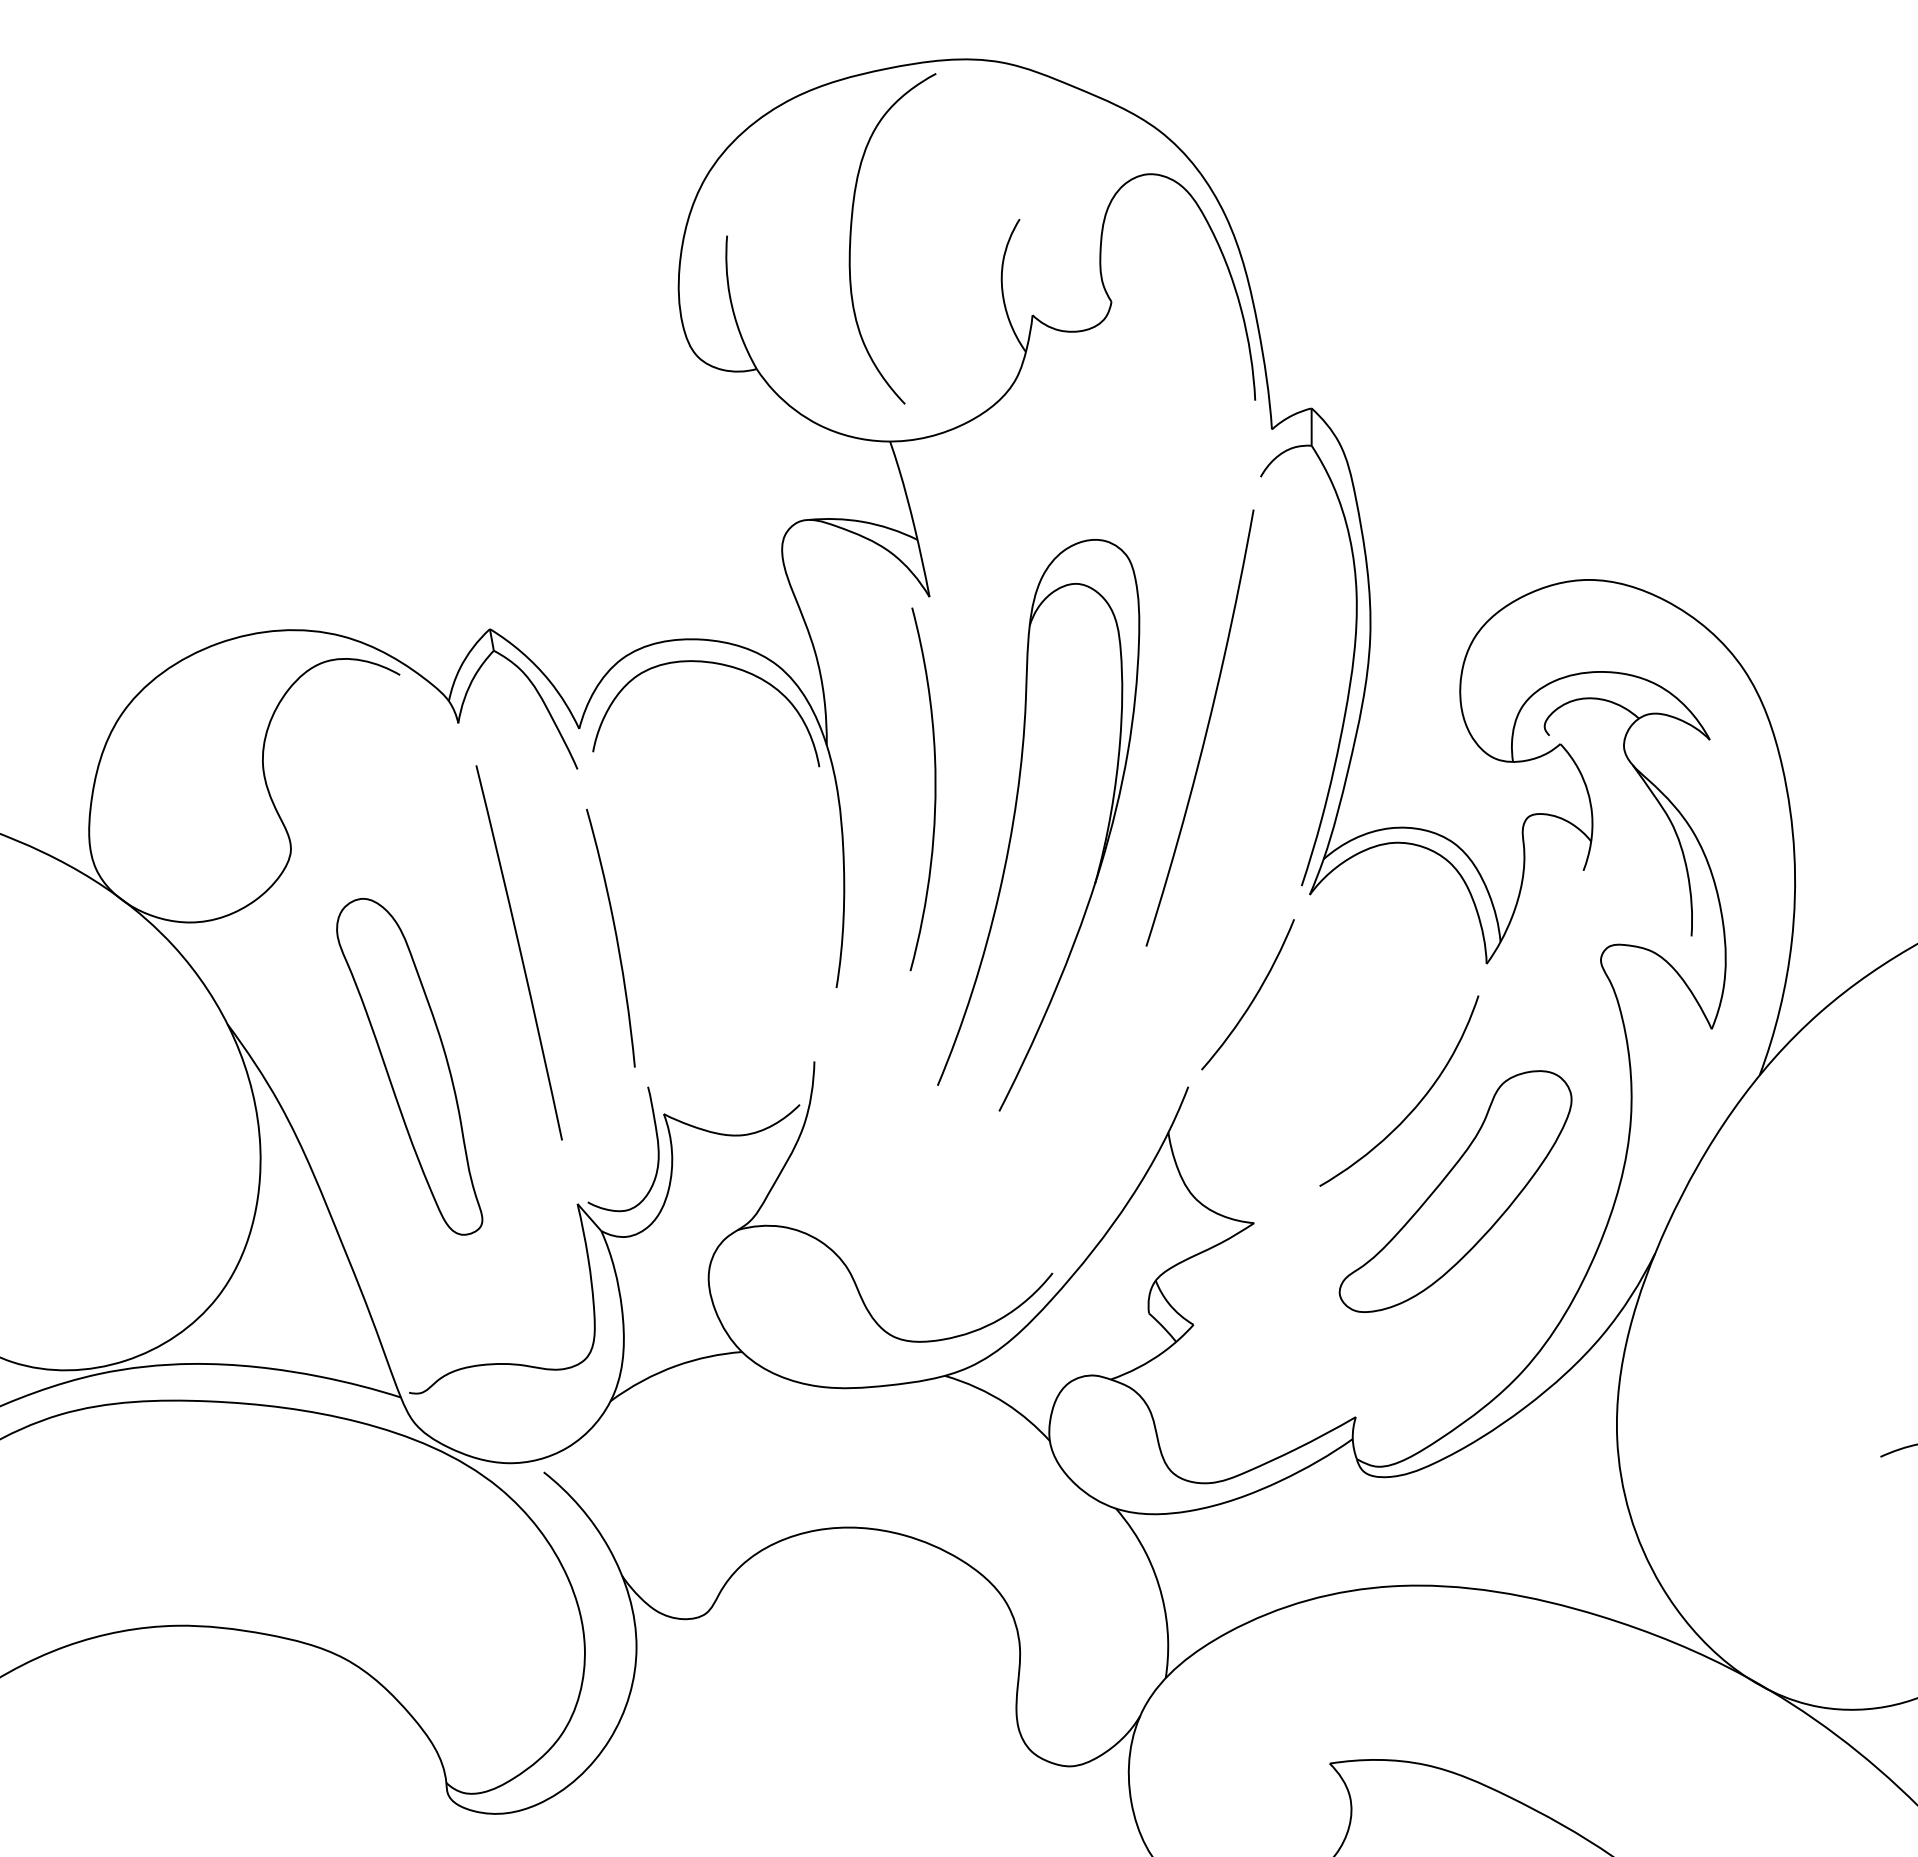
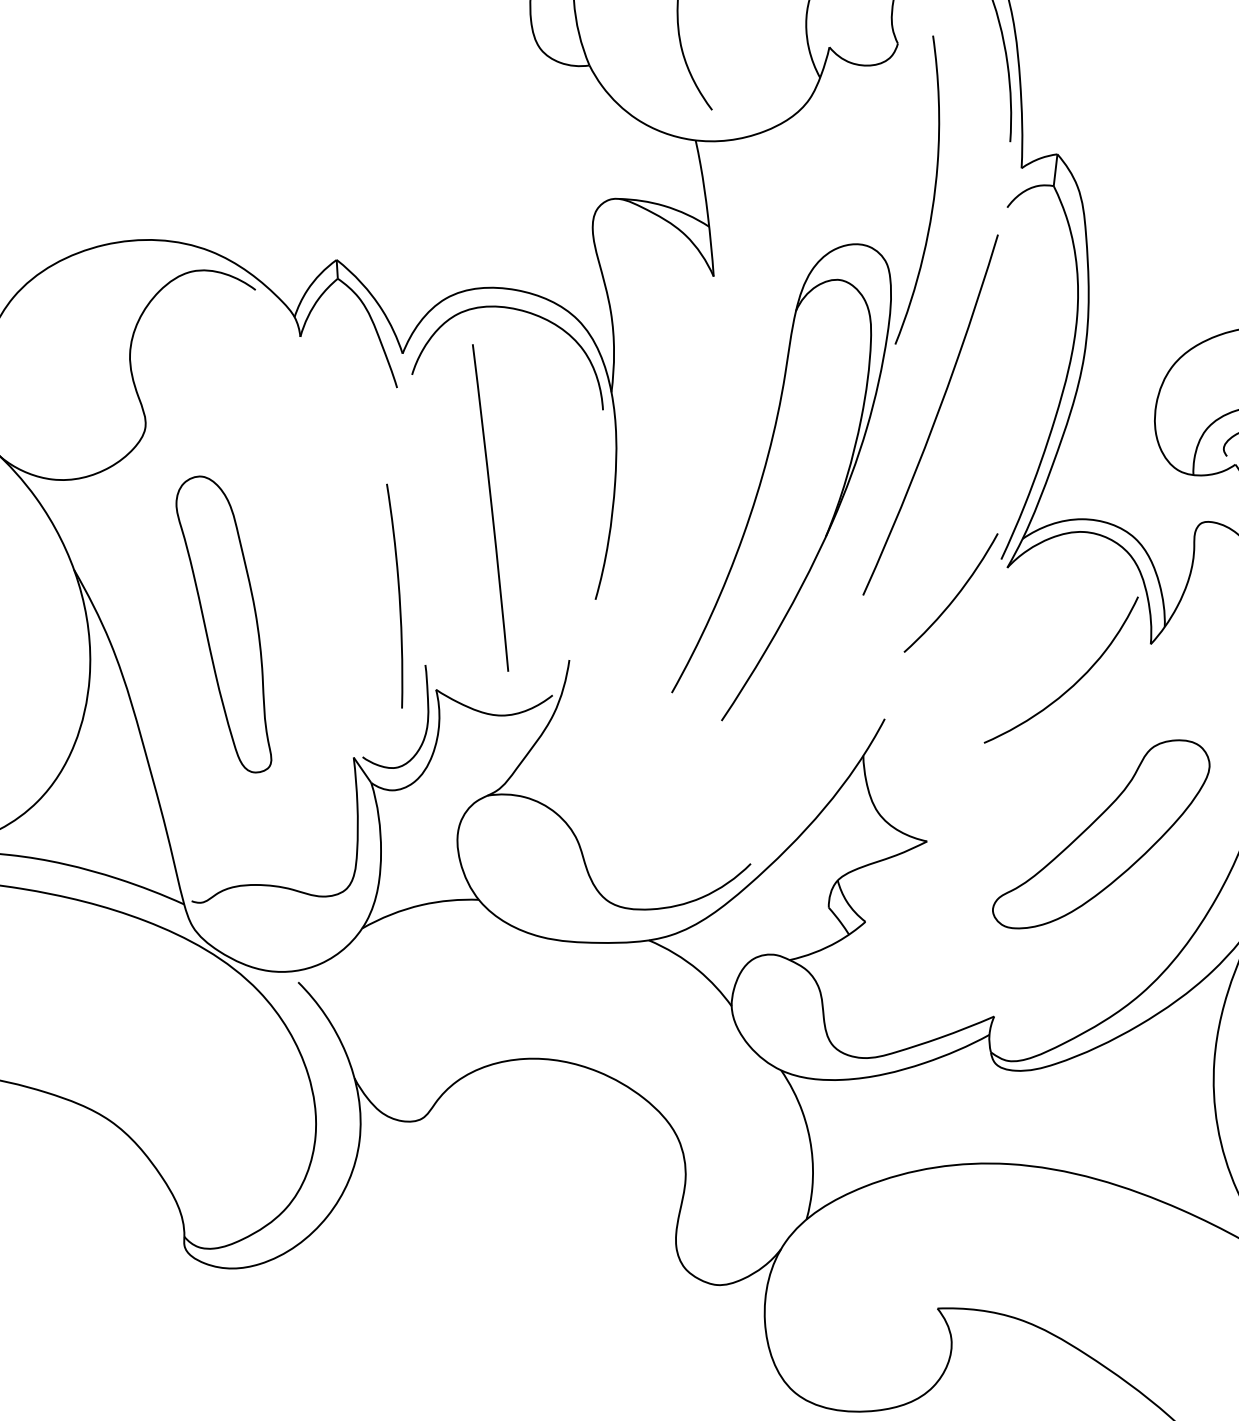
curve: (934, 789) -> (933, 192), moved
curve: (615, 937) -> (398, 595), moved
curve: (519, 952) -> (490, 507), moved
curve: (1253, 997) -> (955, 595), moved
curve: (1416, 1104) -> (1074, 683), moved

